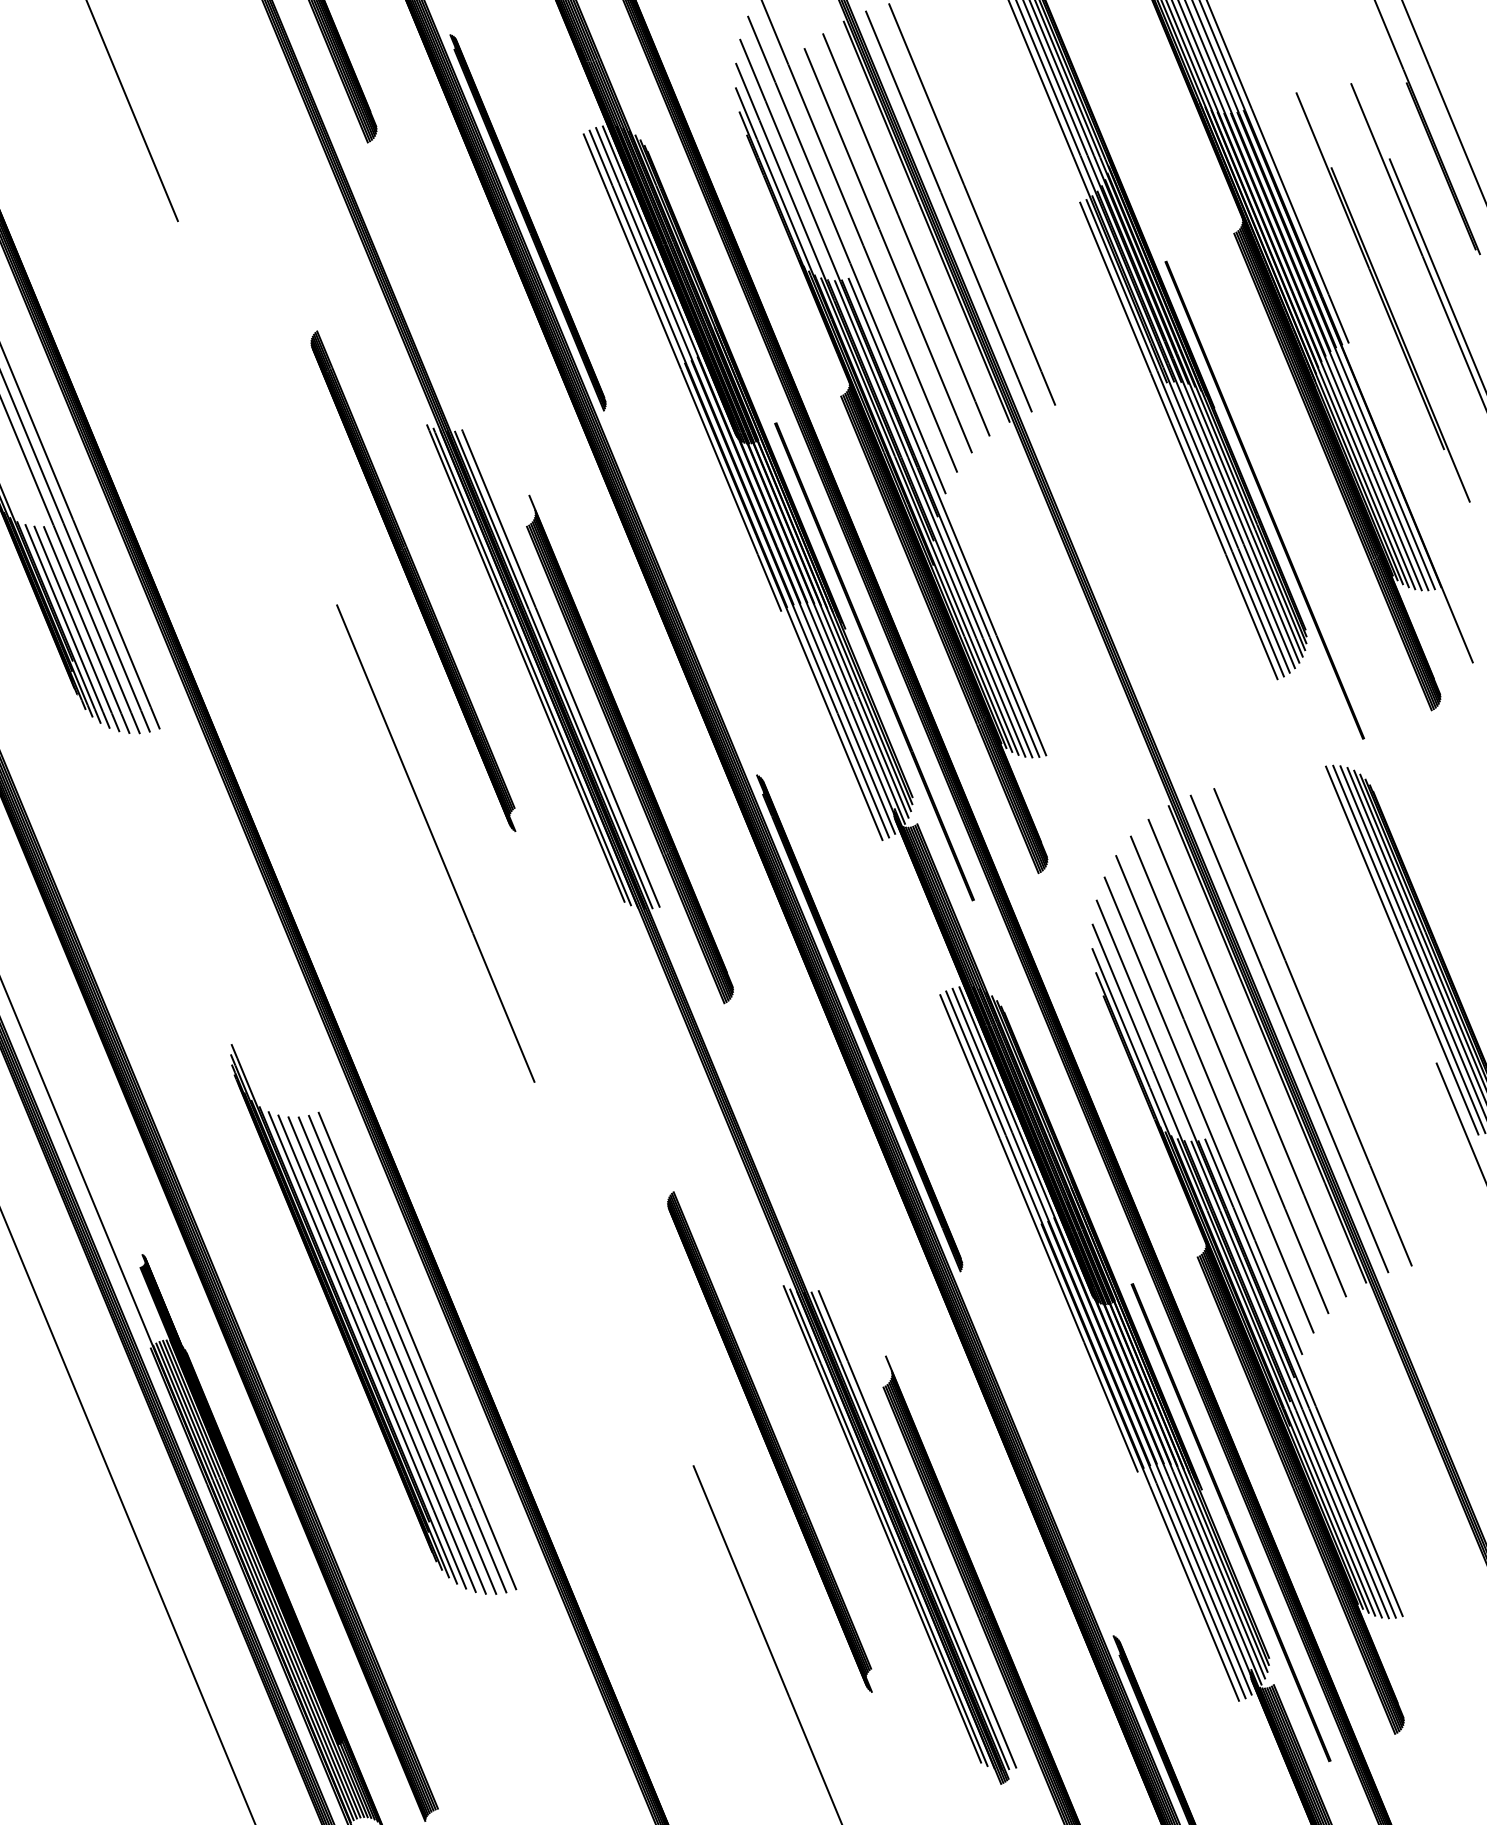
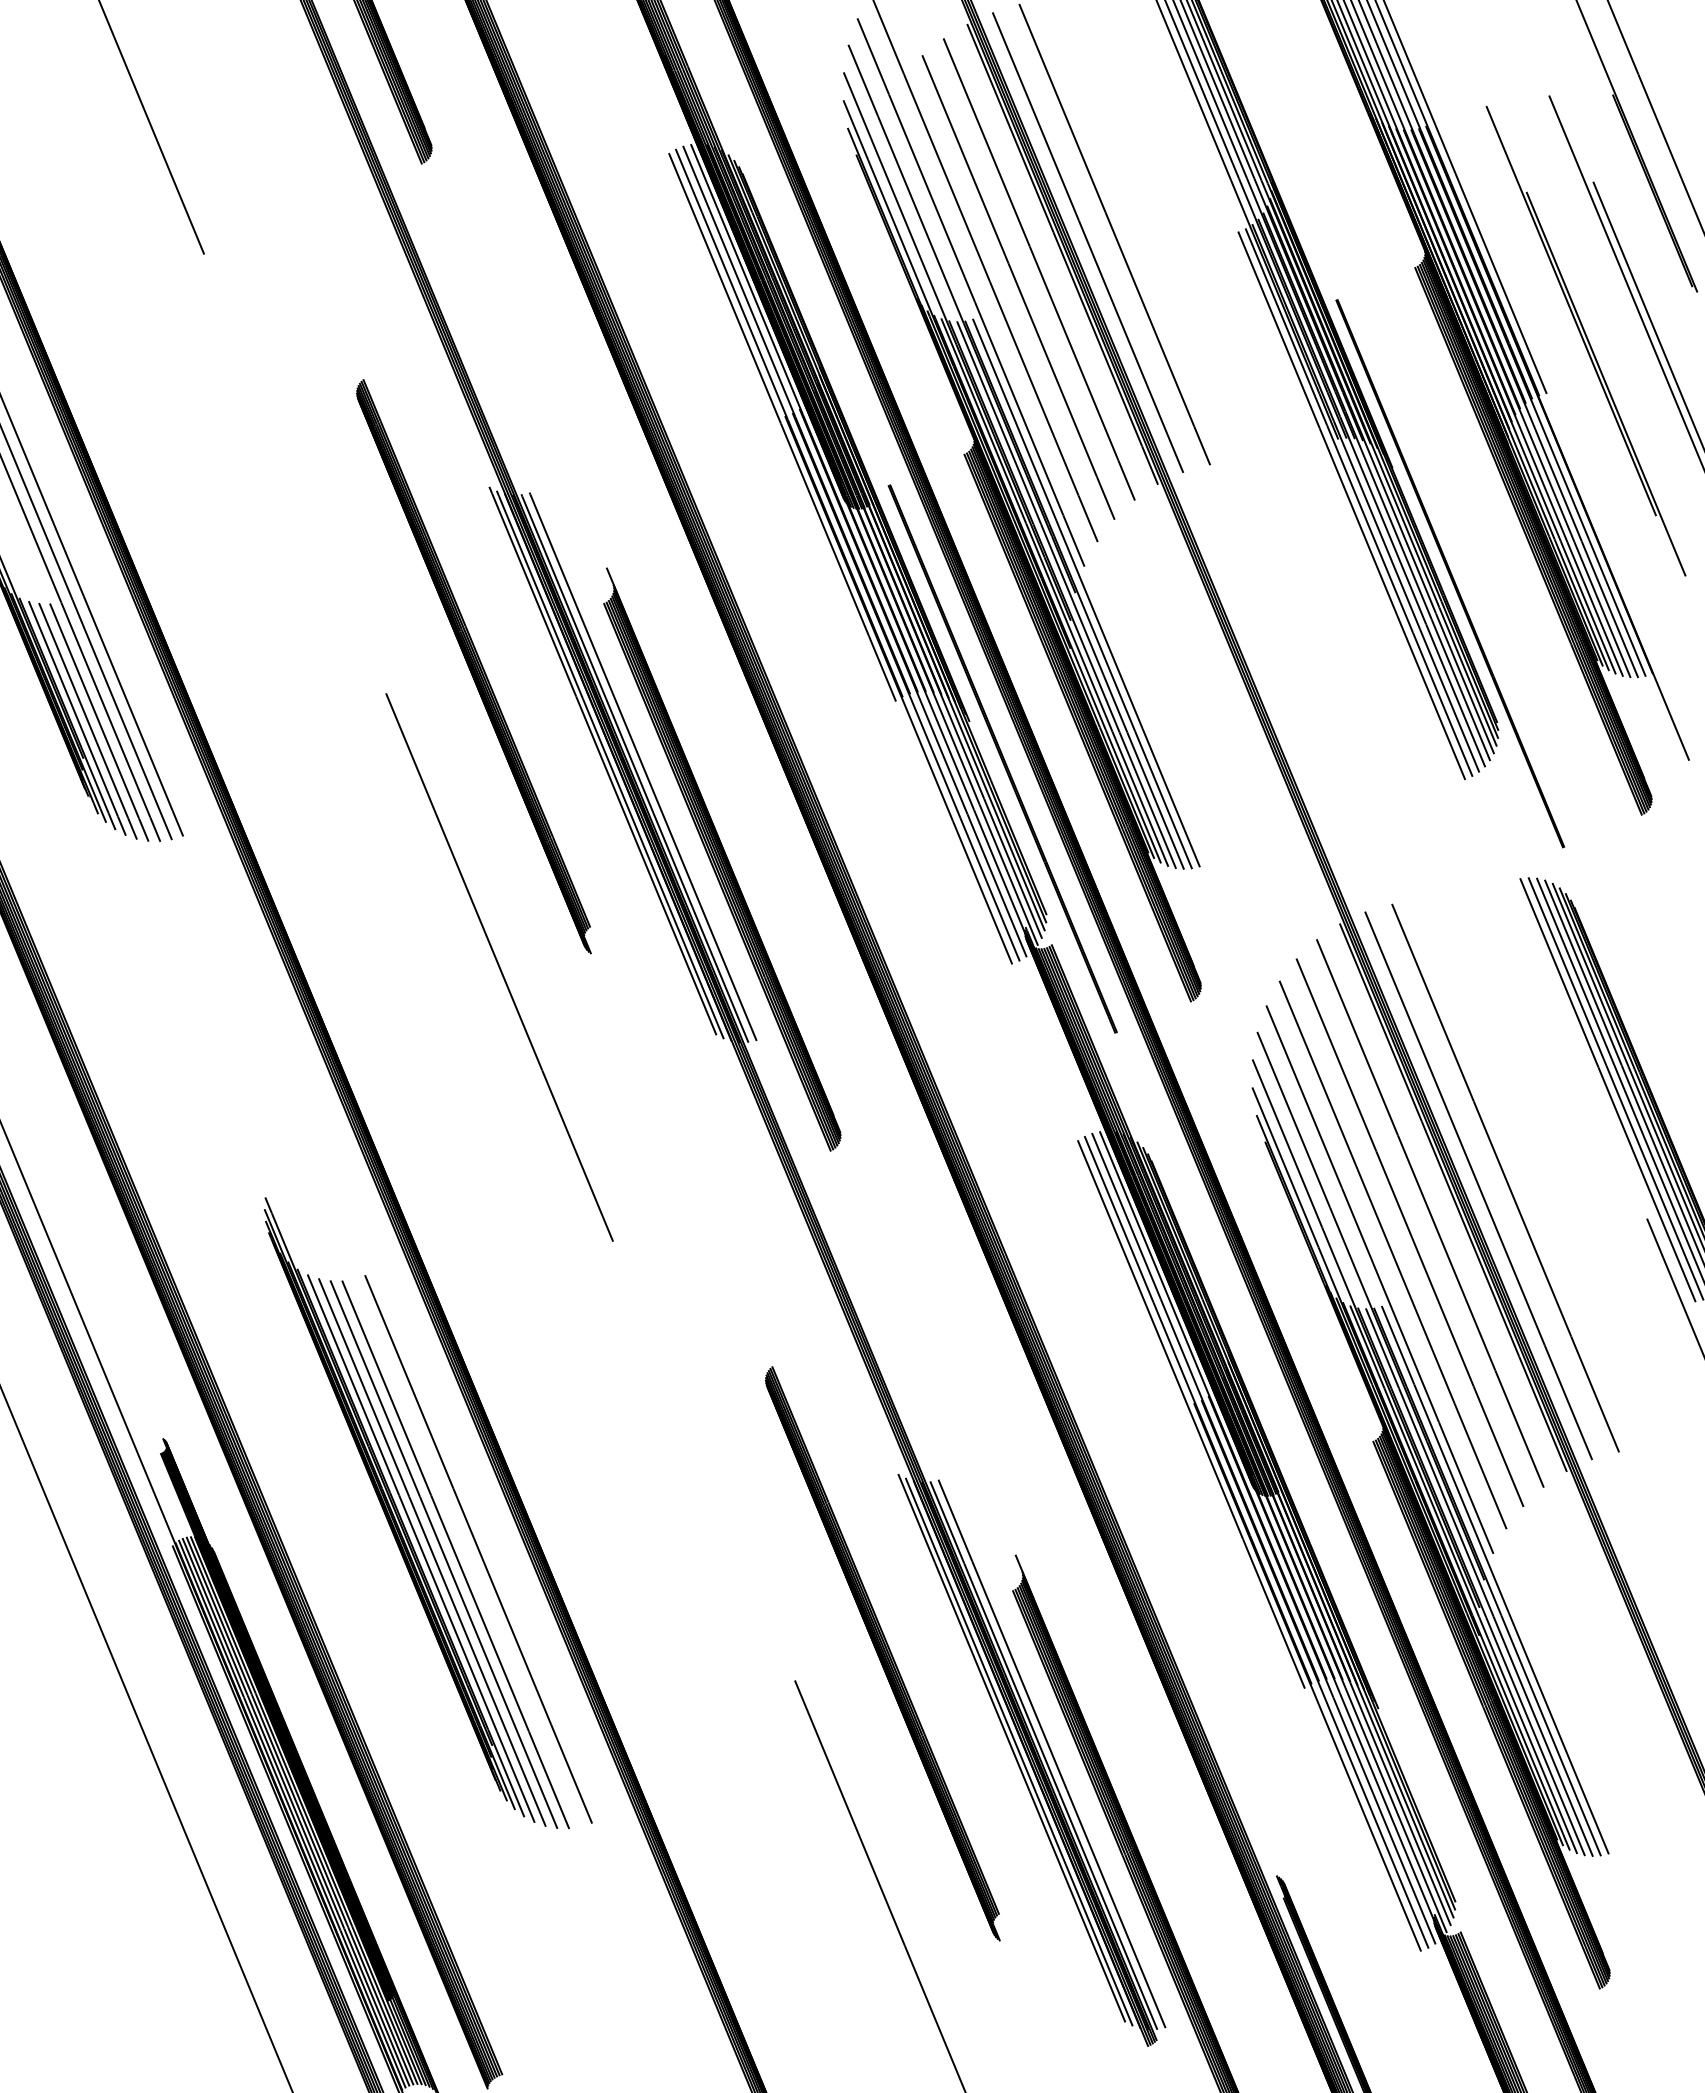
part: (528, 222) -> (605, 255), removed
part: (859, 1023) -> (985, 1173), removed
line: (407, 1353) -> (467, 1552), removed
line: (1230, 1522) -> (1411, 1745), removed

